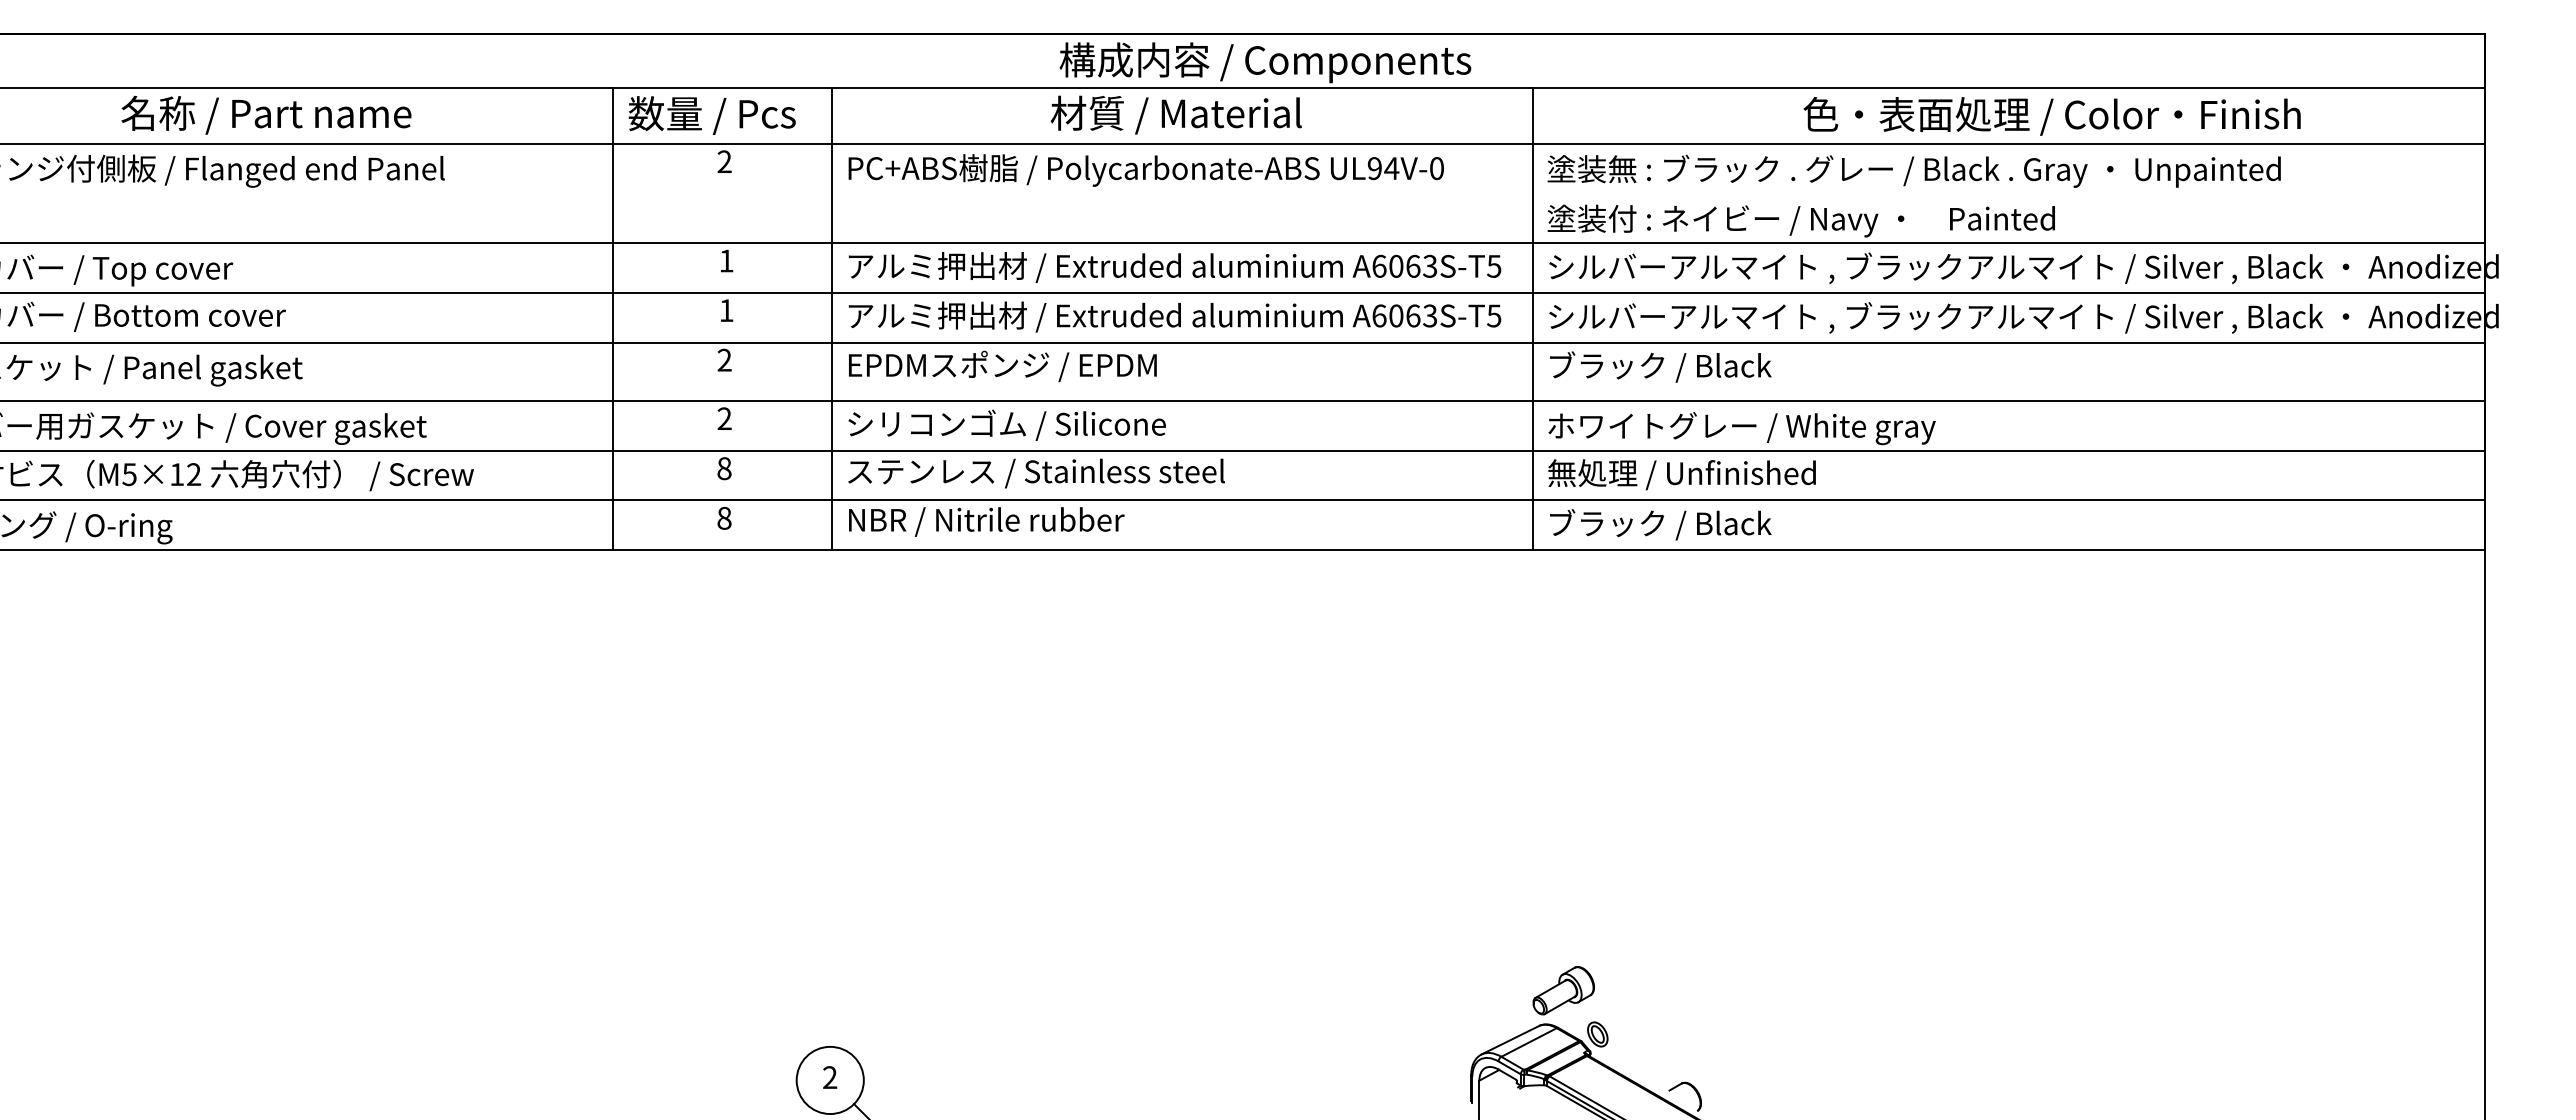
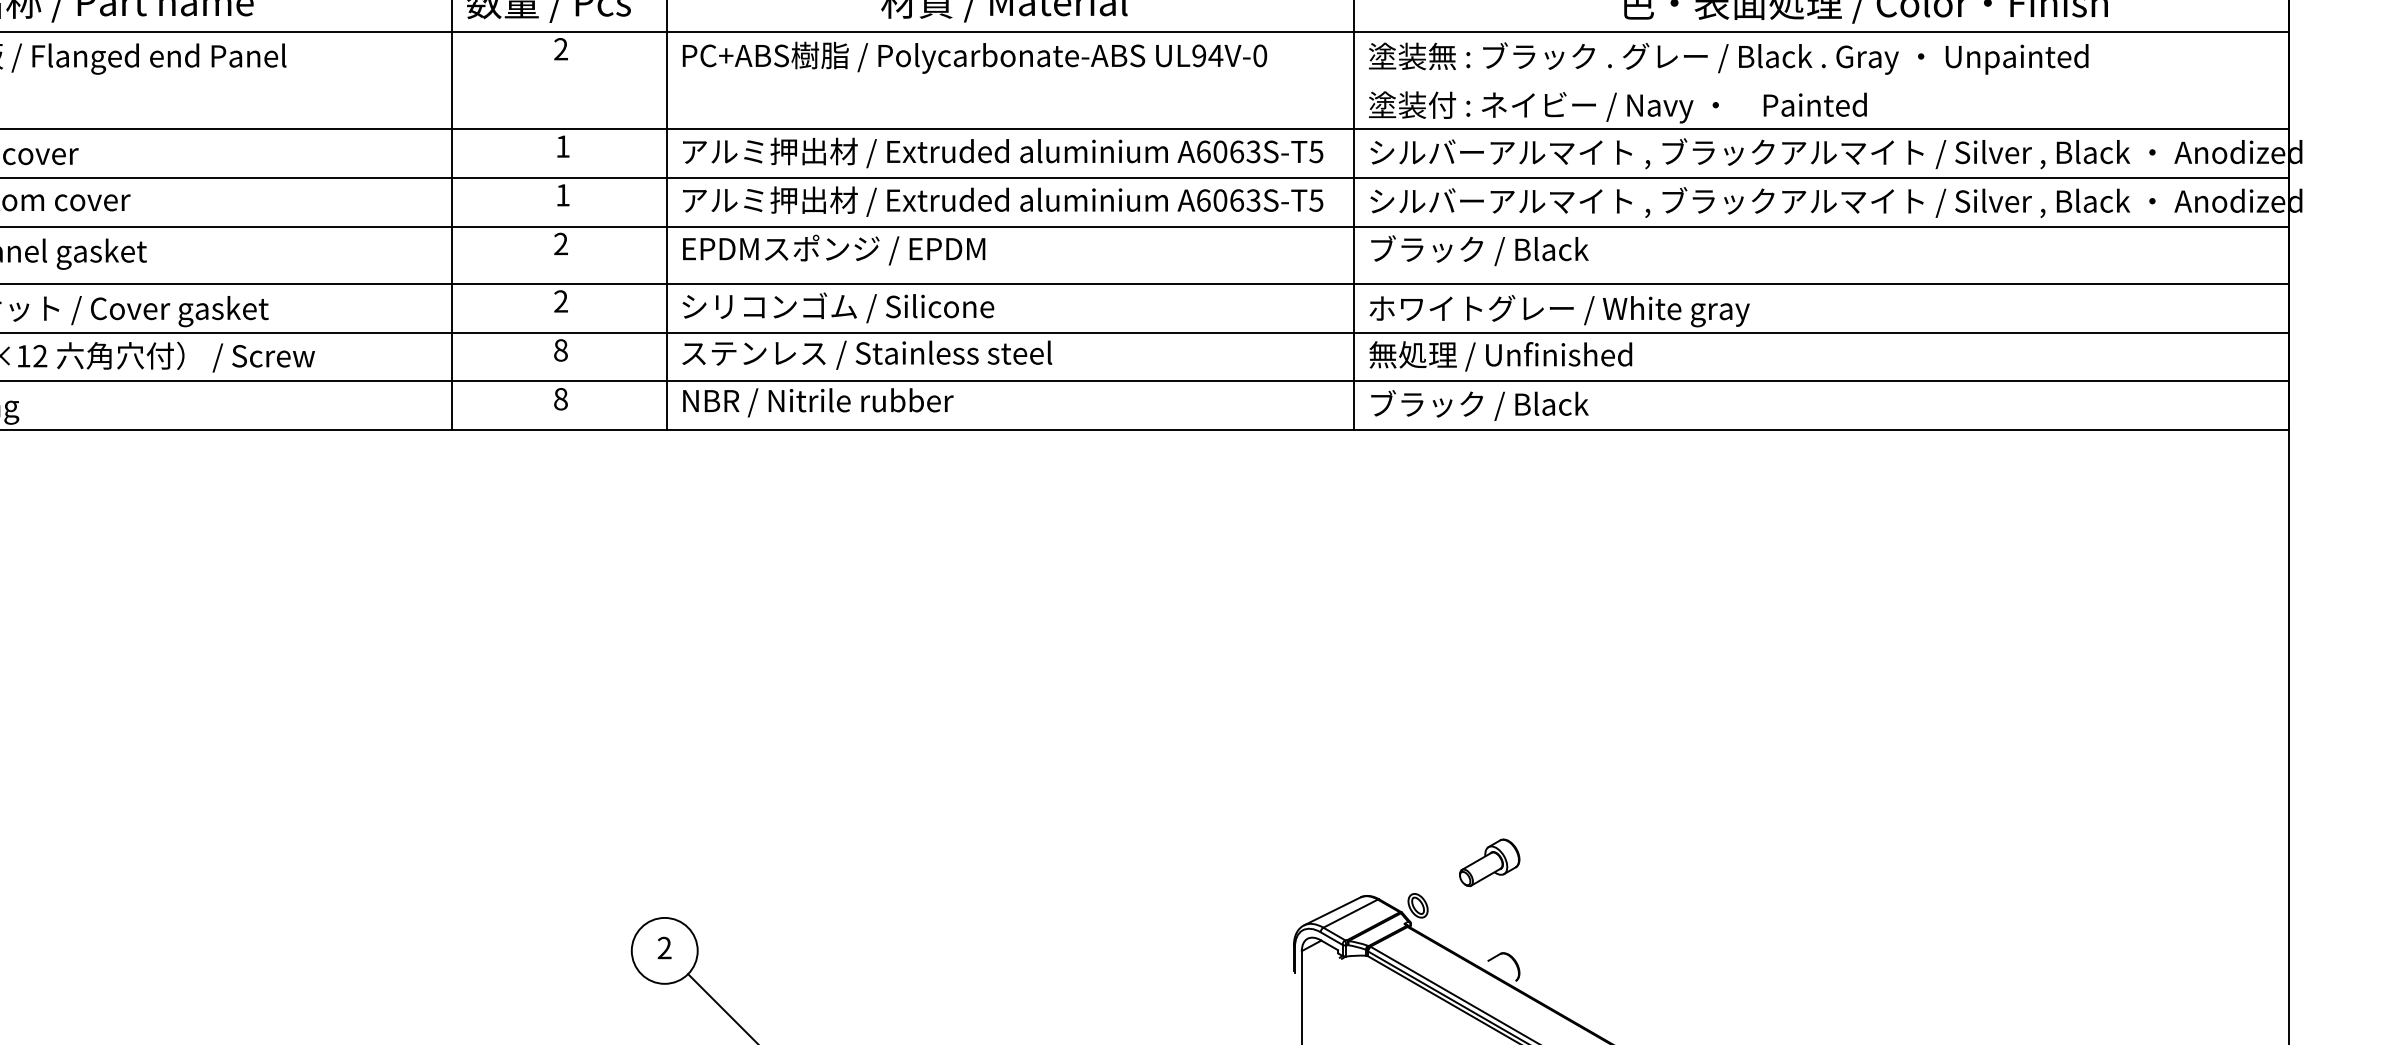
part: (1563, 990) -> (1489, 862), moved

